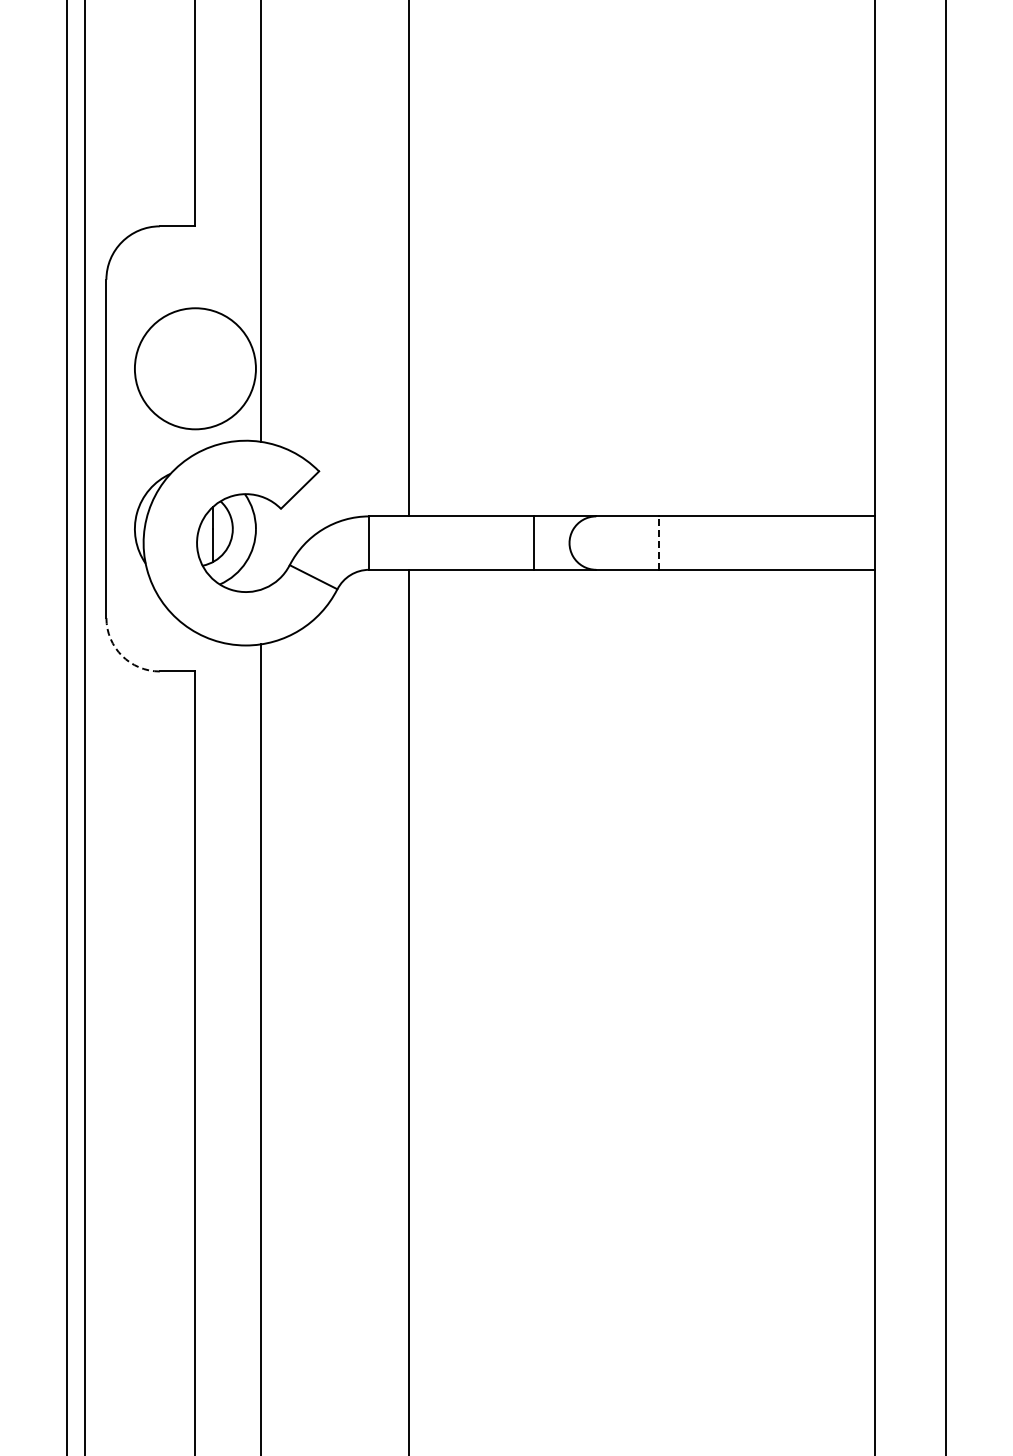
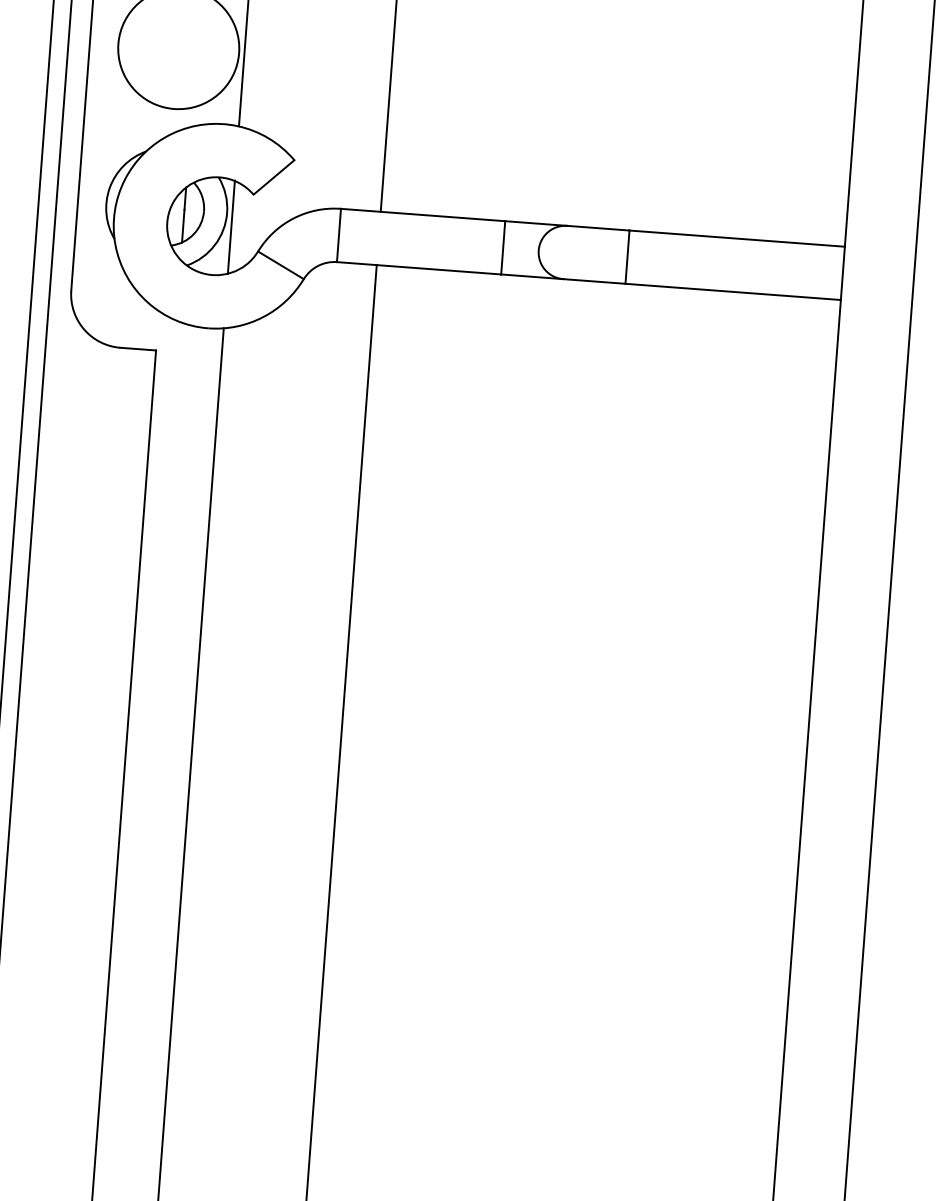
line: (261, 542) -> (231, 226), added
line: (658, 543) -> (627, 257), dashed -> solid
arc: (122, 655) -> (84, 329), dashed -> solid

